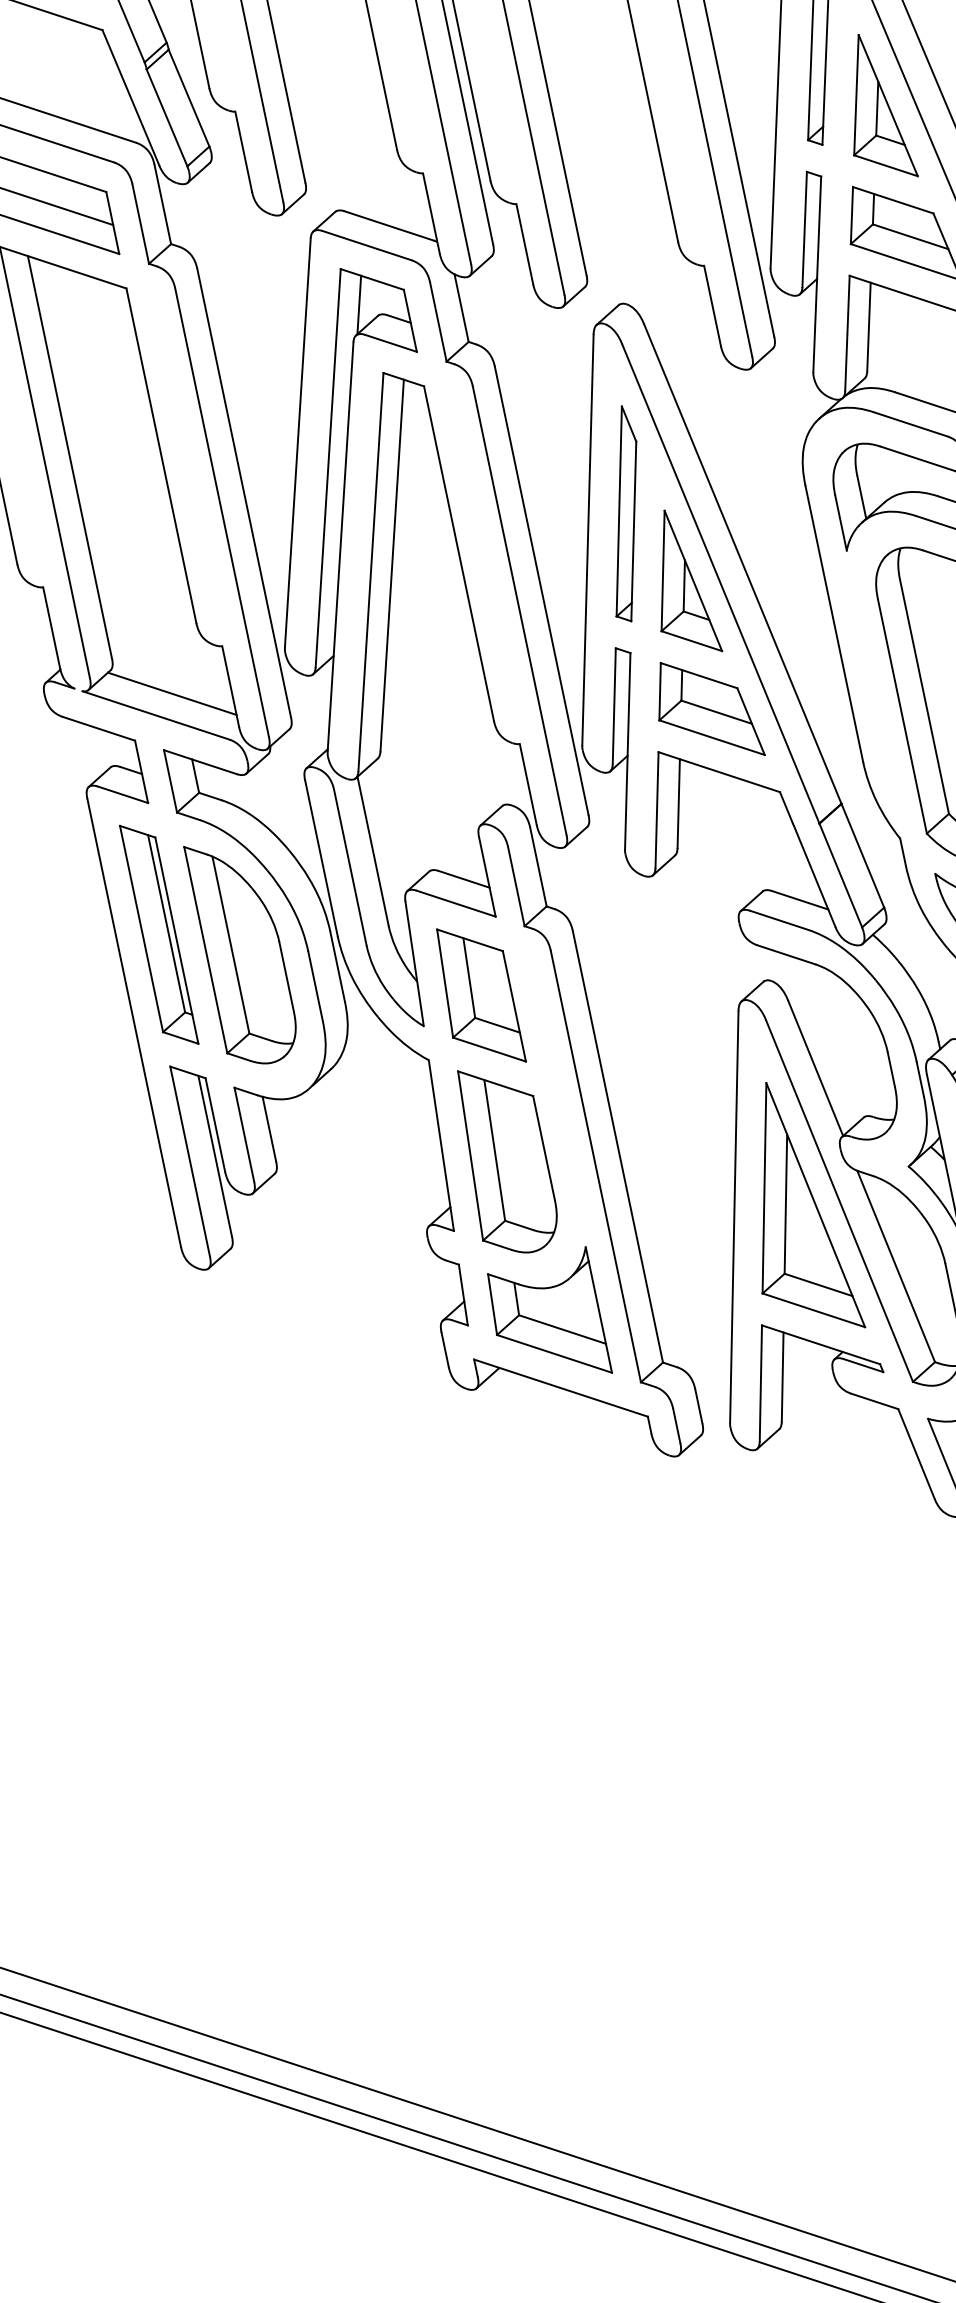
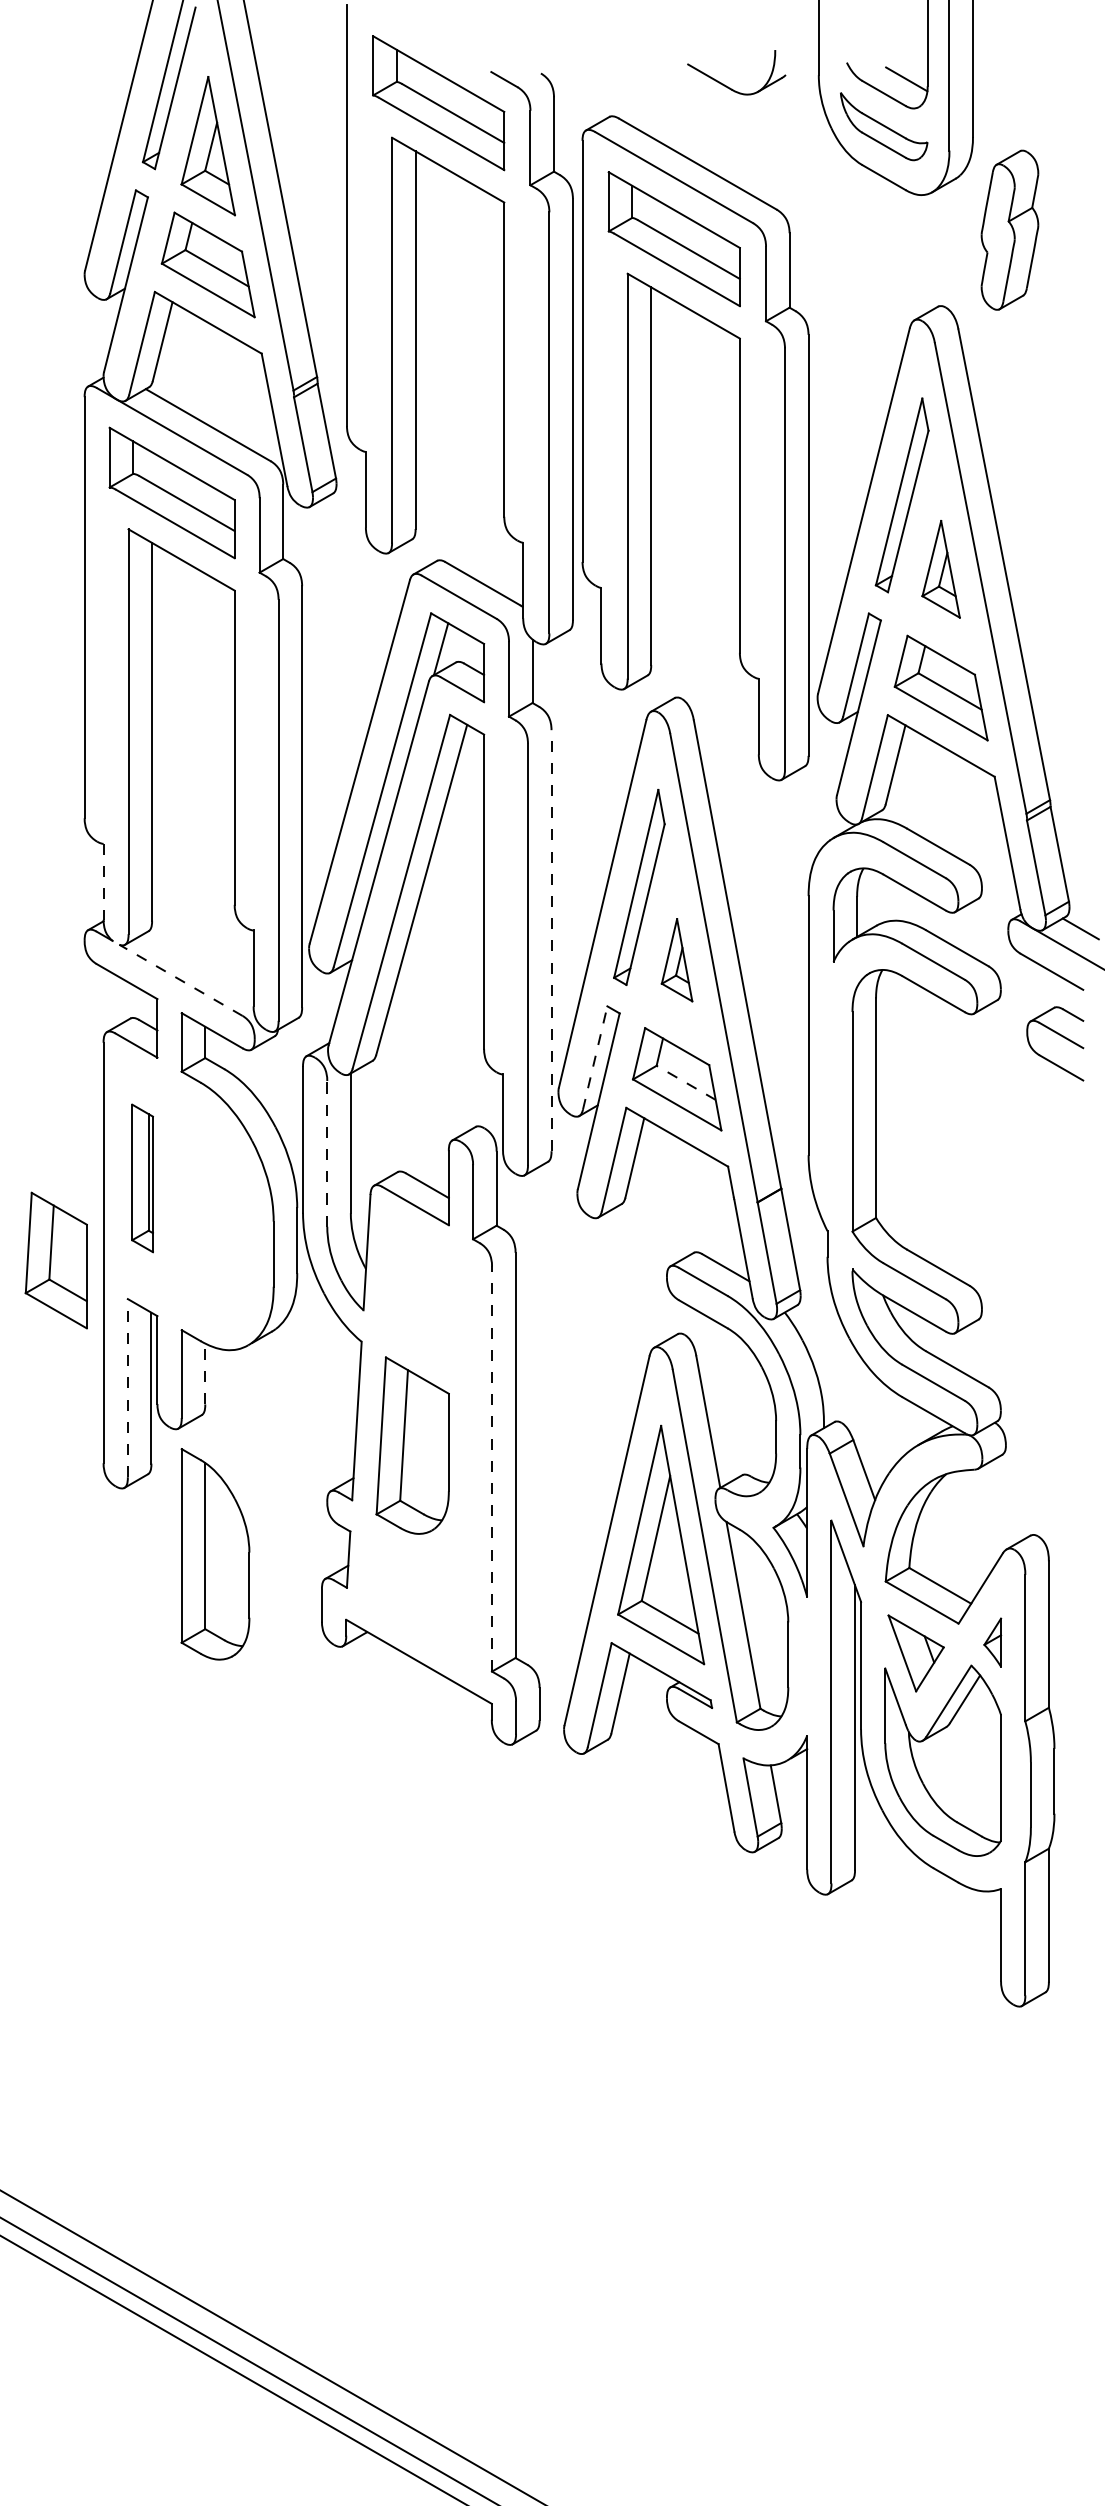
part: (873, 109) -> (940, 569), size x0.7
part: (678, 583) -> (676, 959), size x0.6
line: (541, 590) -> (551, 940), solid -> dashed
line: (51, 627) -> (103, 881), solid -> dashed
line: (171, 693) -> (199, 963), removed
line: (614, 705) -> (595, 1057), solid -> dashed
line: (715, 711) -> (685, 1082), solid -> dashed
line: (155, 715) -> (180, 980), solid -> dashed
line: (350, 867) -> (327, 1153), solid -> dashed
part: (159, 934) -> (142, 1178), size x0.7
part: (243, 951) -> (215, 1554), moved
part: (477, 996) -> (55, 1260), moved
line: (269, 1128) -> (205, 1373), solid -> dashed
line: (189, 1160) -> (127, 1387), solid -> dashed
line: (596, 1166) -> (492, 1469), solid -> dashed
part: (547, 1320) -> (419, 1598), removed

